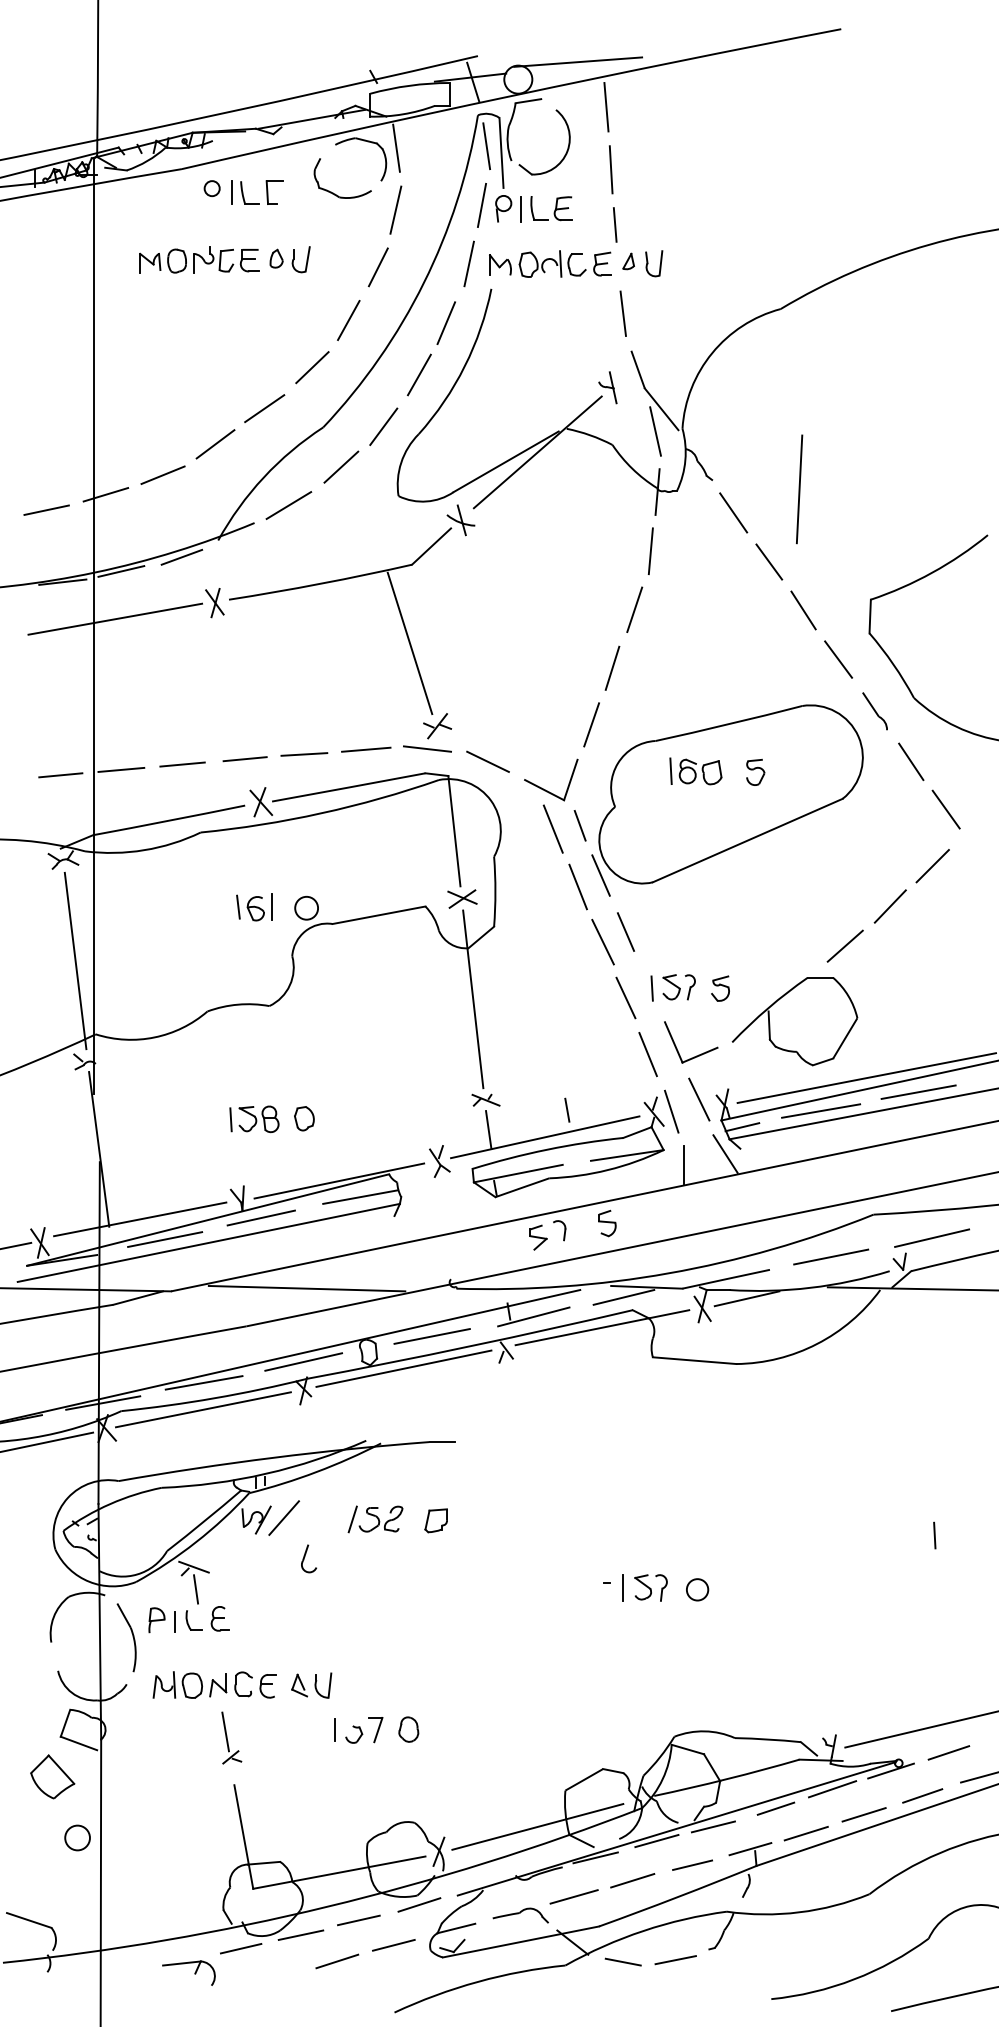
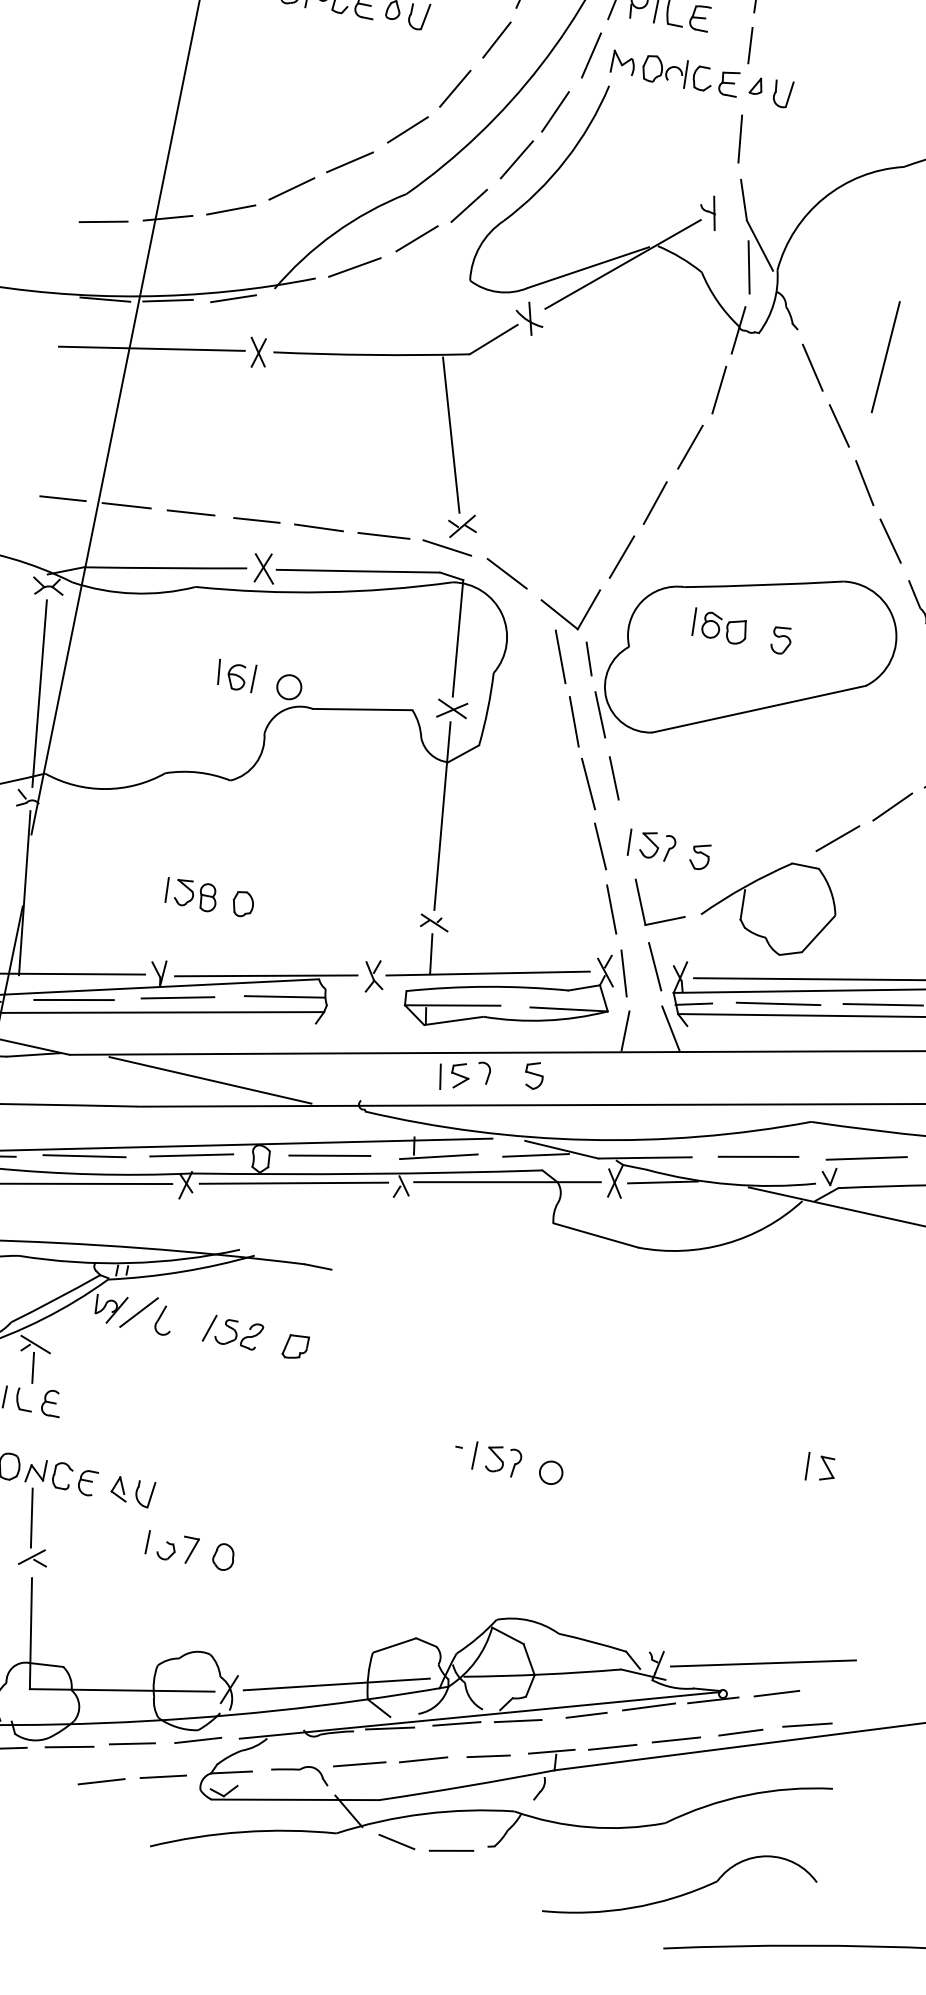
line: (567, 1109) -> (440, 1076), moved
part: (953, 1534) -> (827, 1468), added
part: (309, 1558) -> (164, 1320), moved
part: (231, 1737) -> (38, 1528), size x1.43

